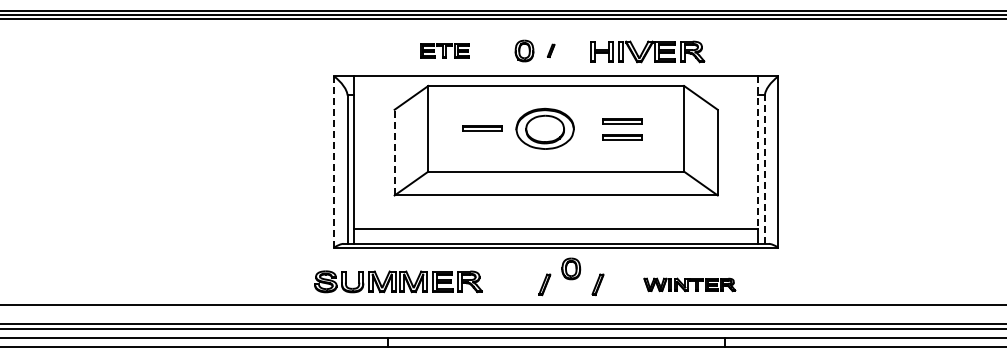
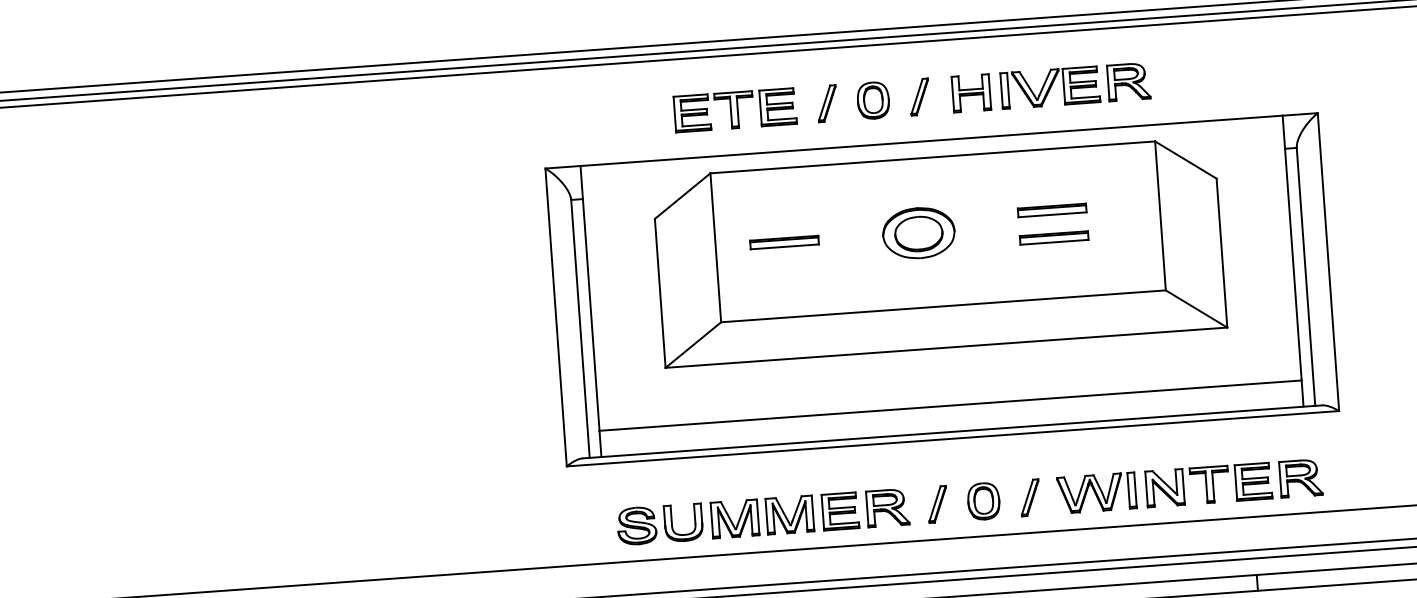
part: (444, 50) -> (734, 109), size x1.43
part: (497, 50) -> (826, 103), added
part: (550, 50) -> (918, 96), size x1.67
part: (647, 51) -> (1050, 86), moved
part: (482, 128) -> (783, 242), moved
part: (544, 128) -> (917, 232), size x0.71
line: (394, 152) -> (659, 293), dashed -> solid
line: (758, 153) -> (1292, 249), dashed -> solid
line: (334, 162) -> (556, 318), dashed -> solid
line: (764, 169) -> (1305, 276), dashed -> solid
part: (571, 268) -> (984, 500), moved
part: (398, 281) -> (763, 516), moved
part: (689, 284) -> (1189, 485), size x1.67

